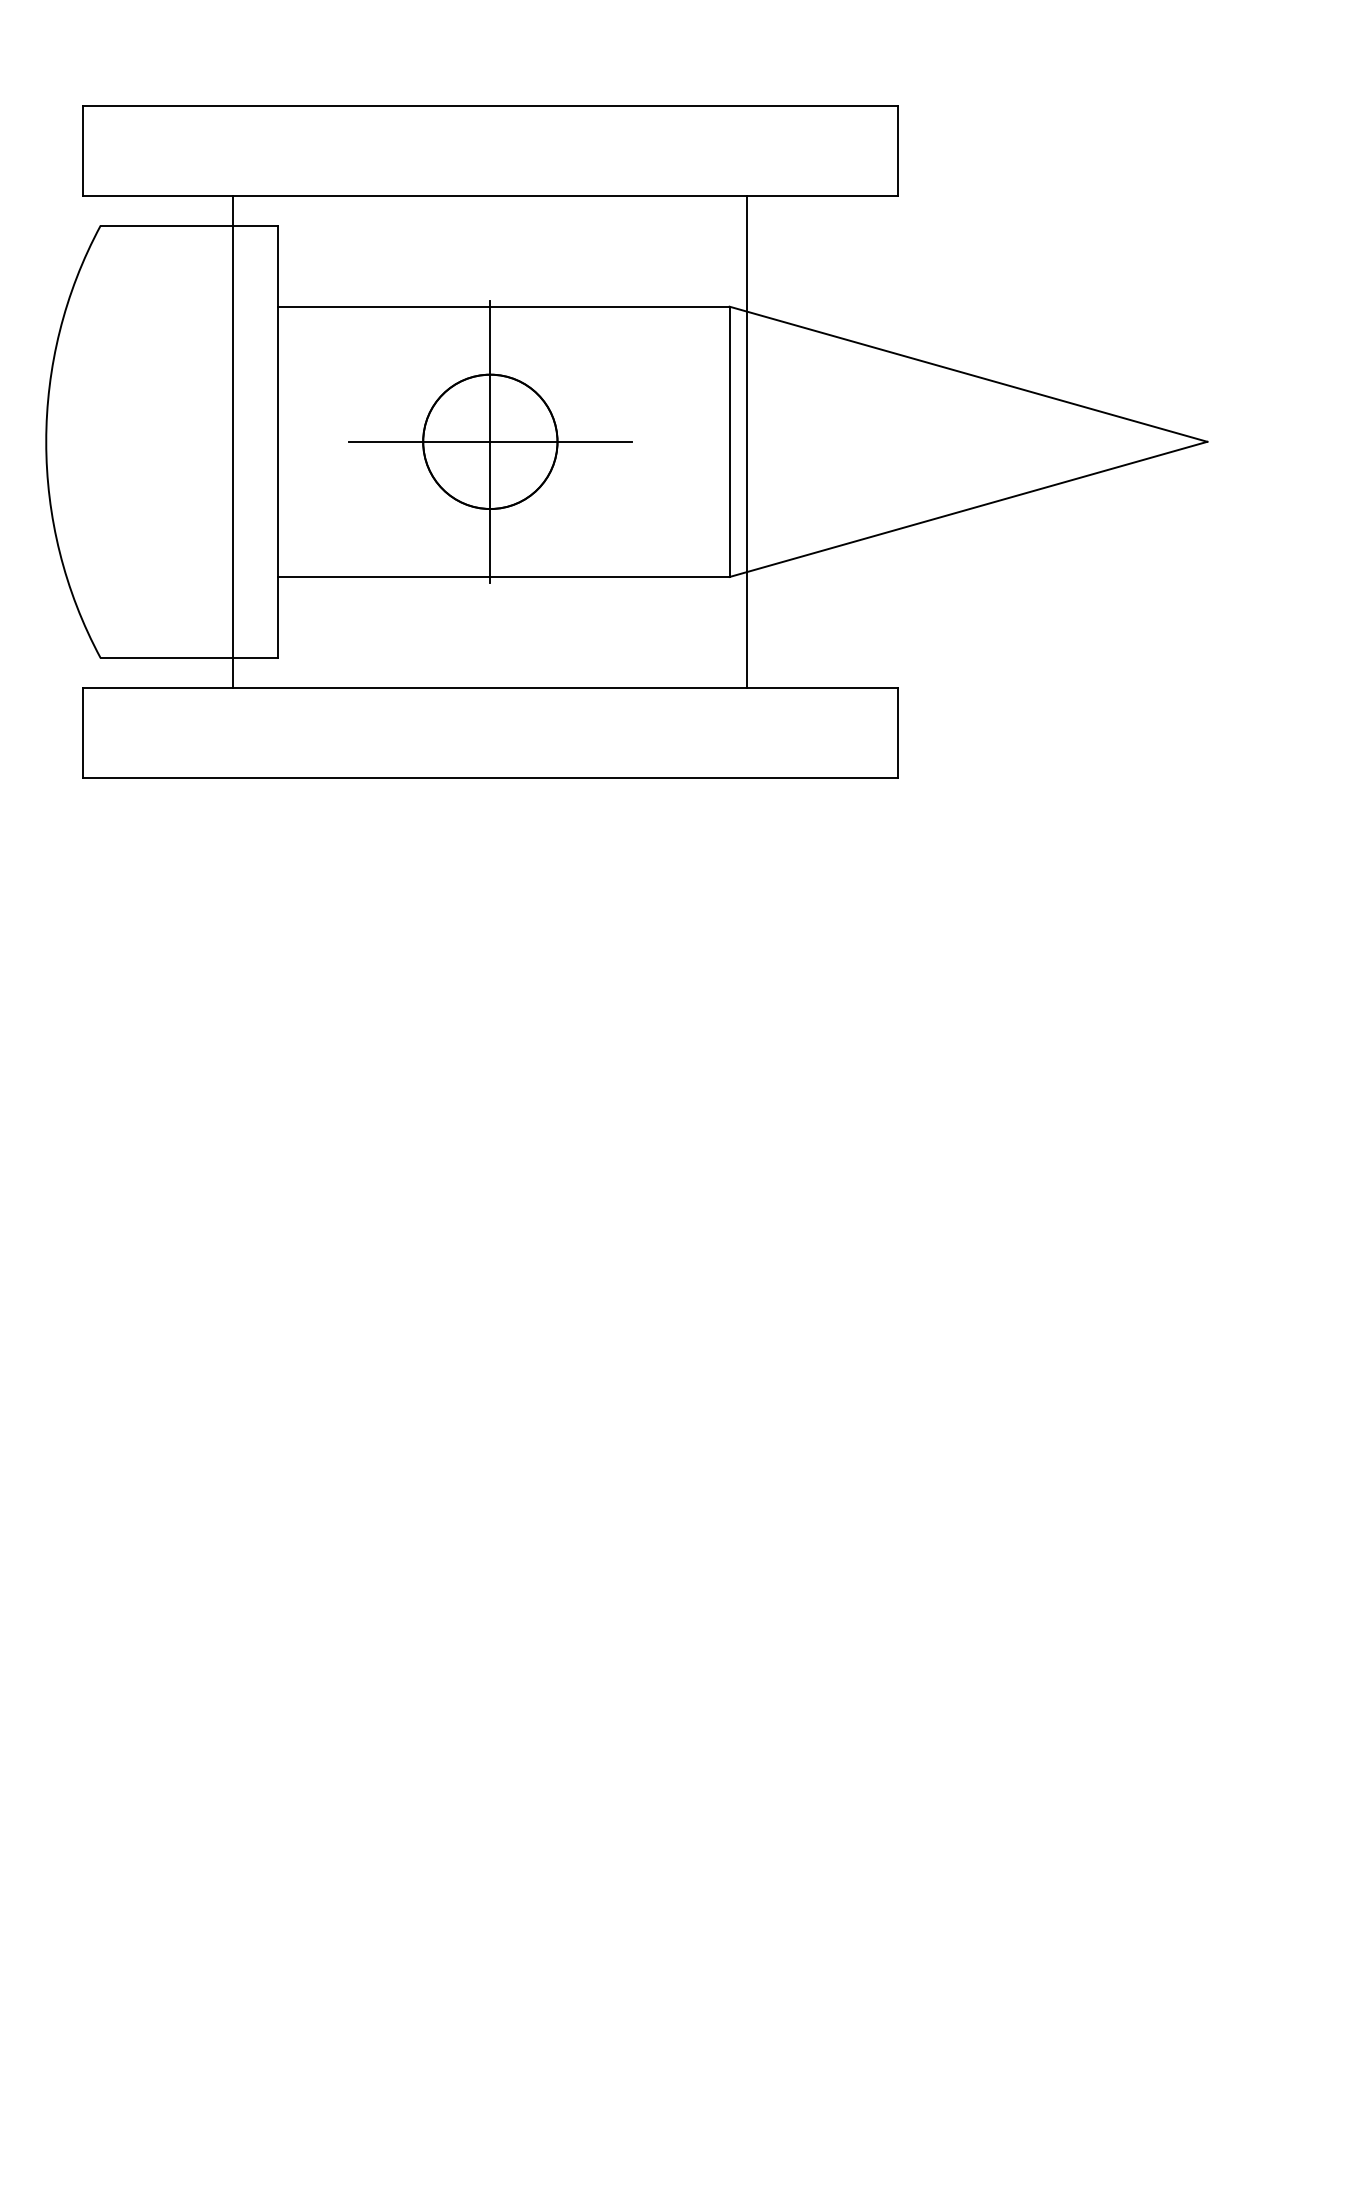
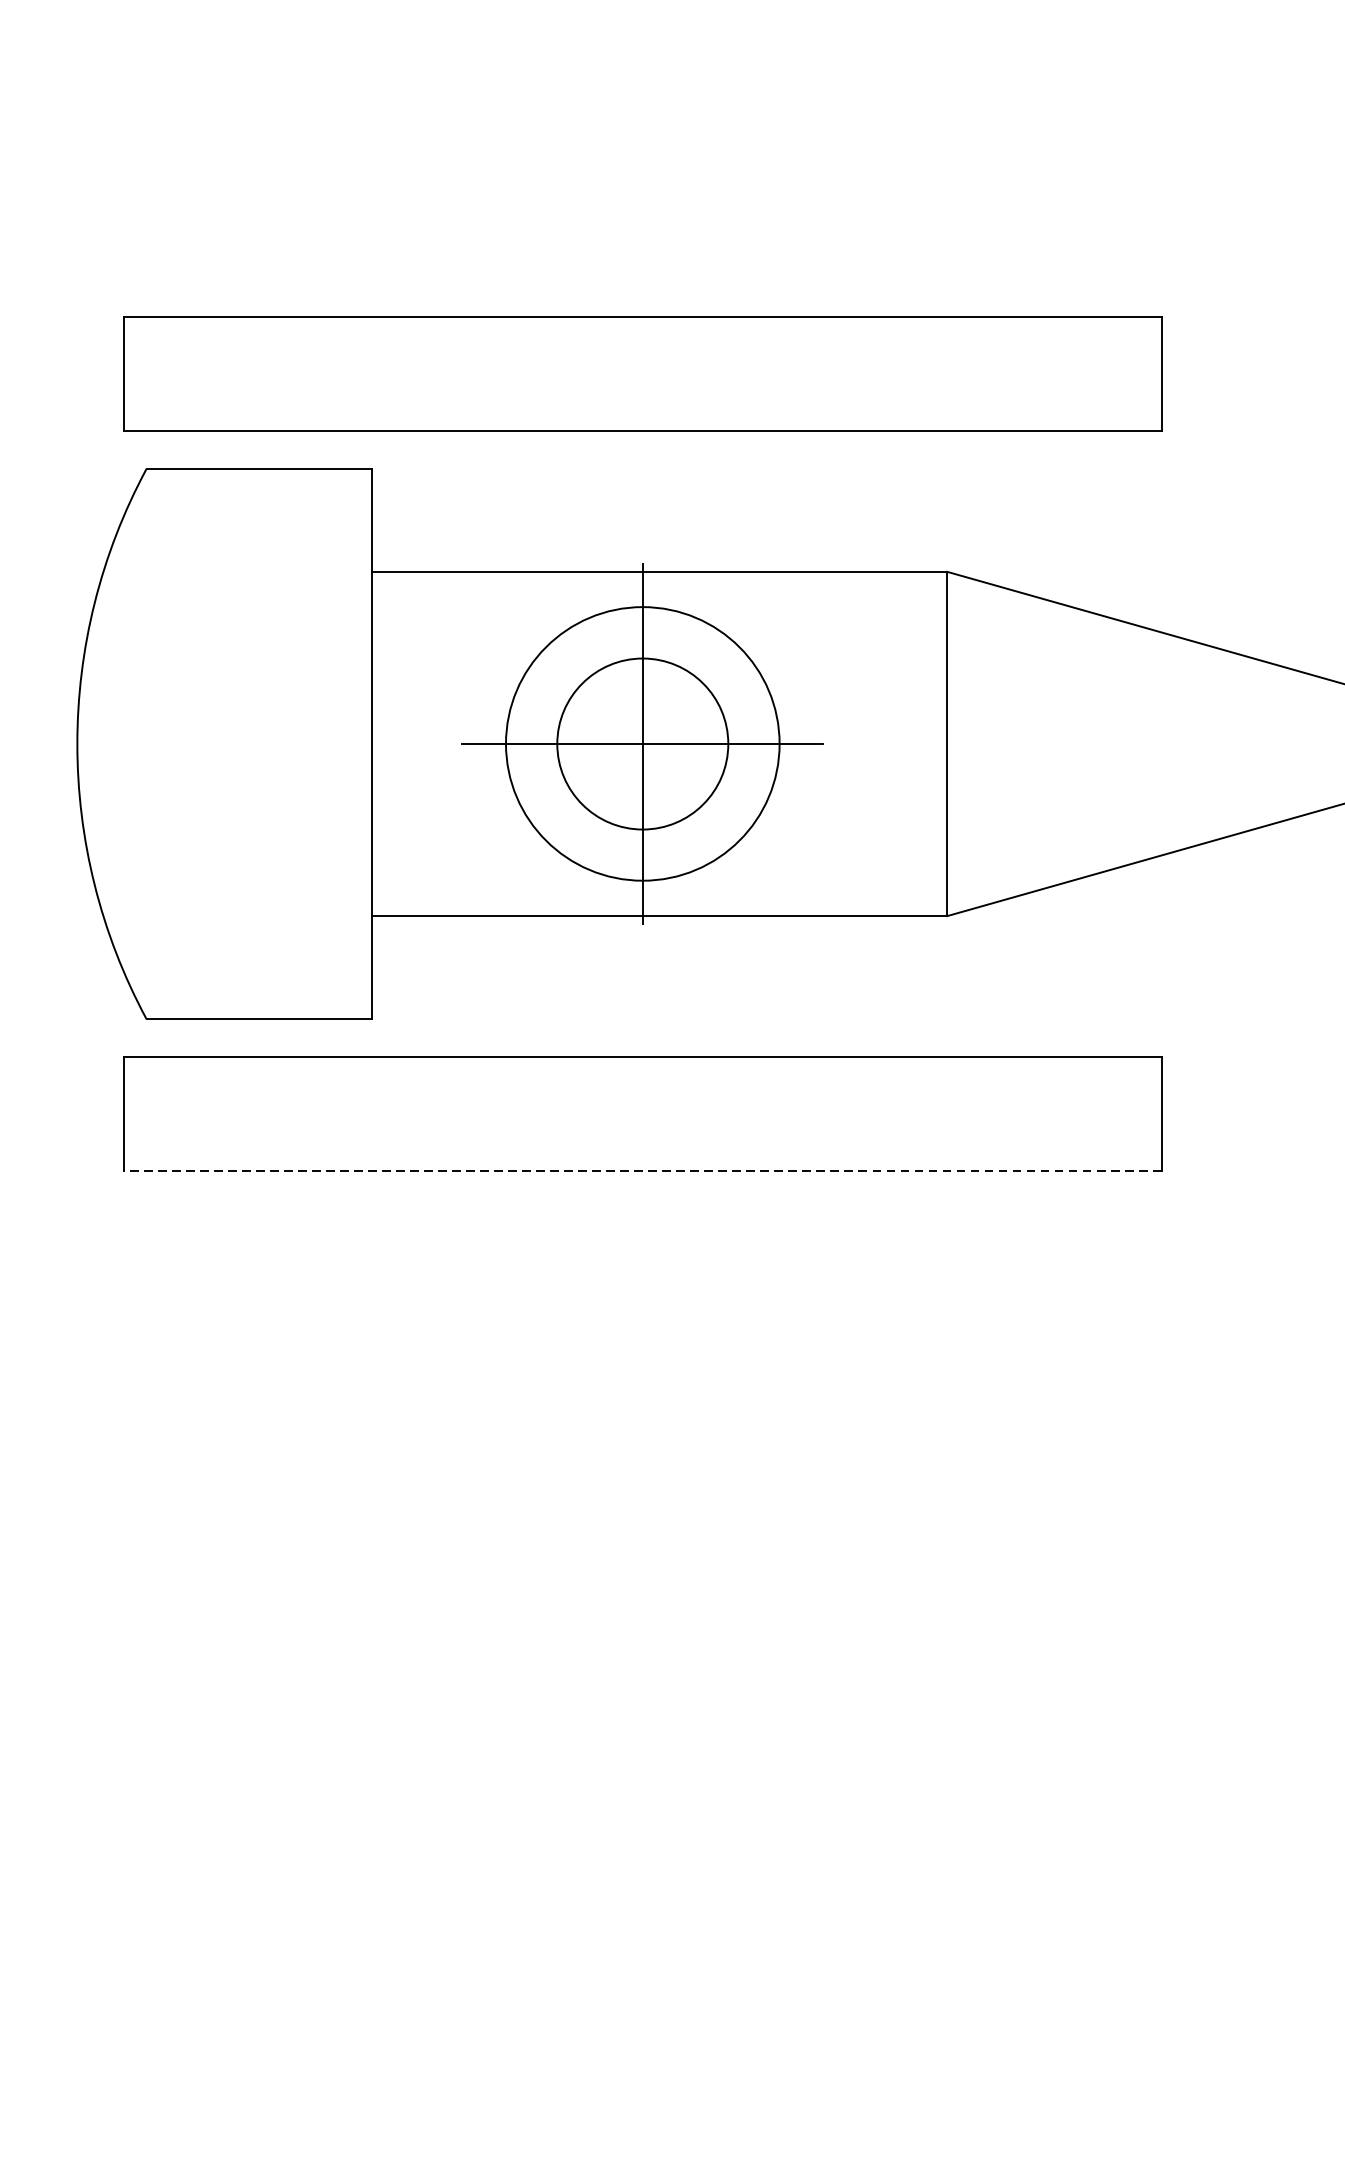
line: (233, 441) -> (315, 743), removed
circle: (490, 441) -> (642, 743), size x1.6
line: (747, 441) -> (970, 743), removed
line: (489, 777) -> (641, 1171), solid -> dashed

